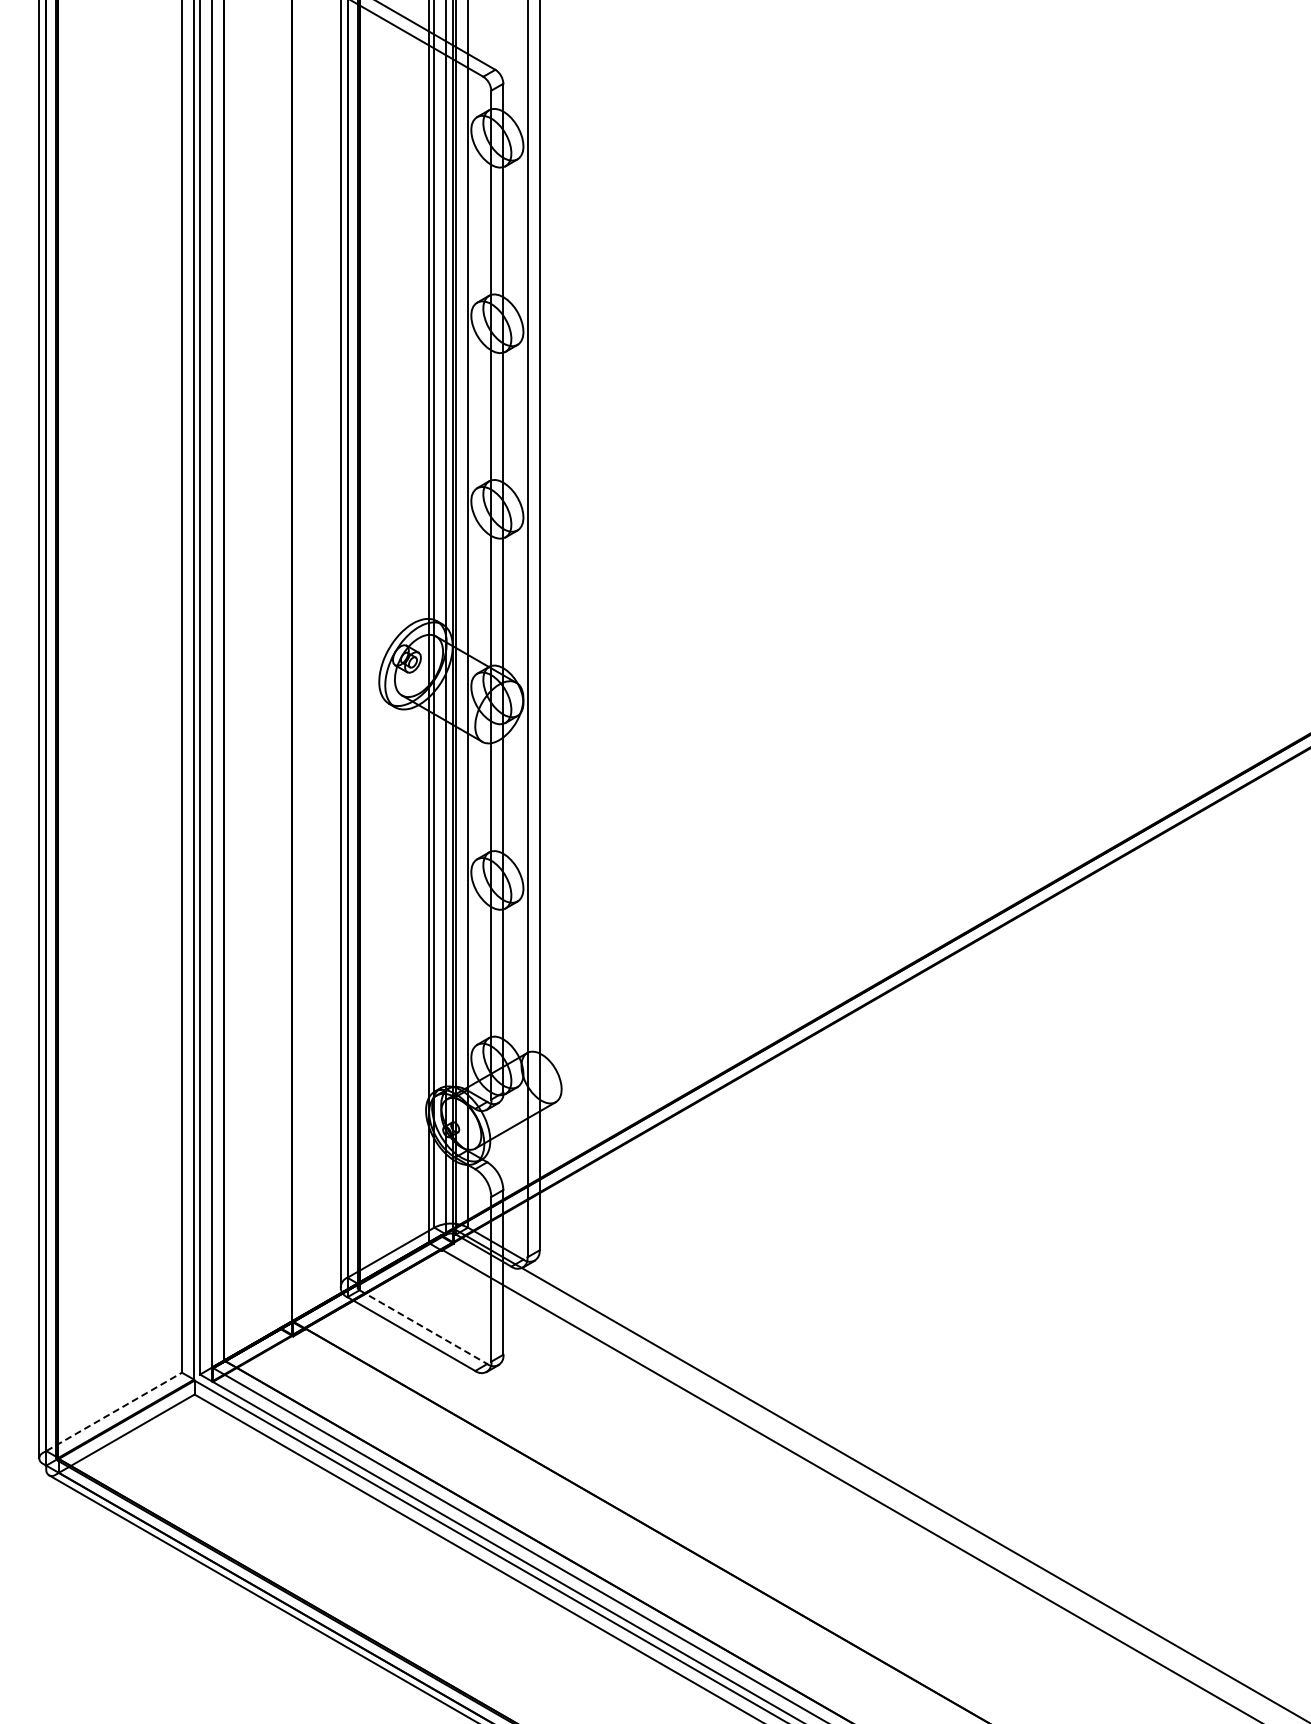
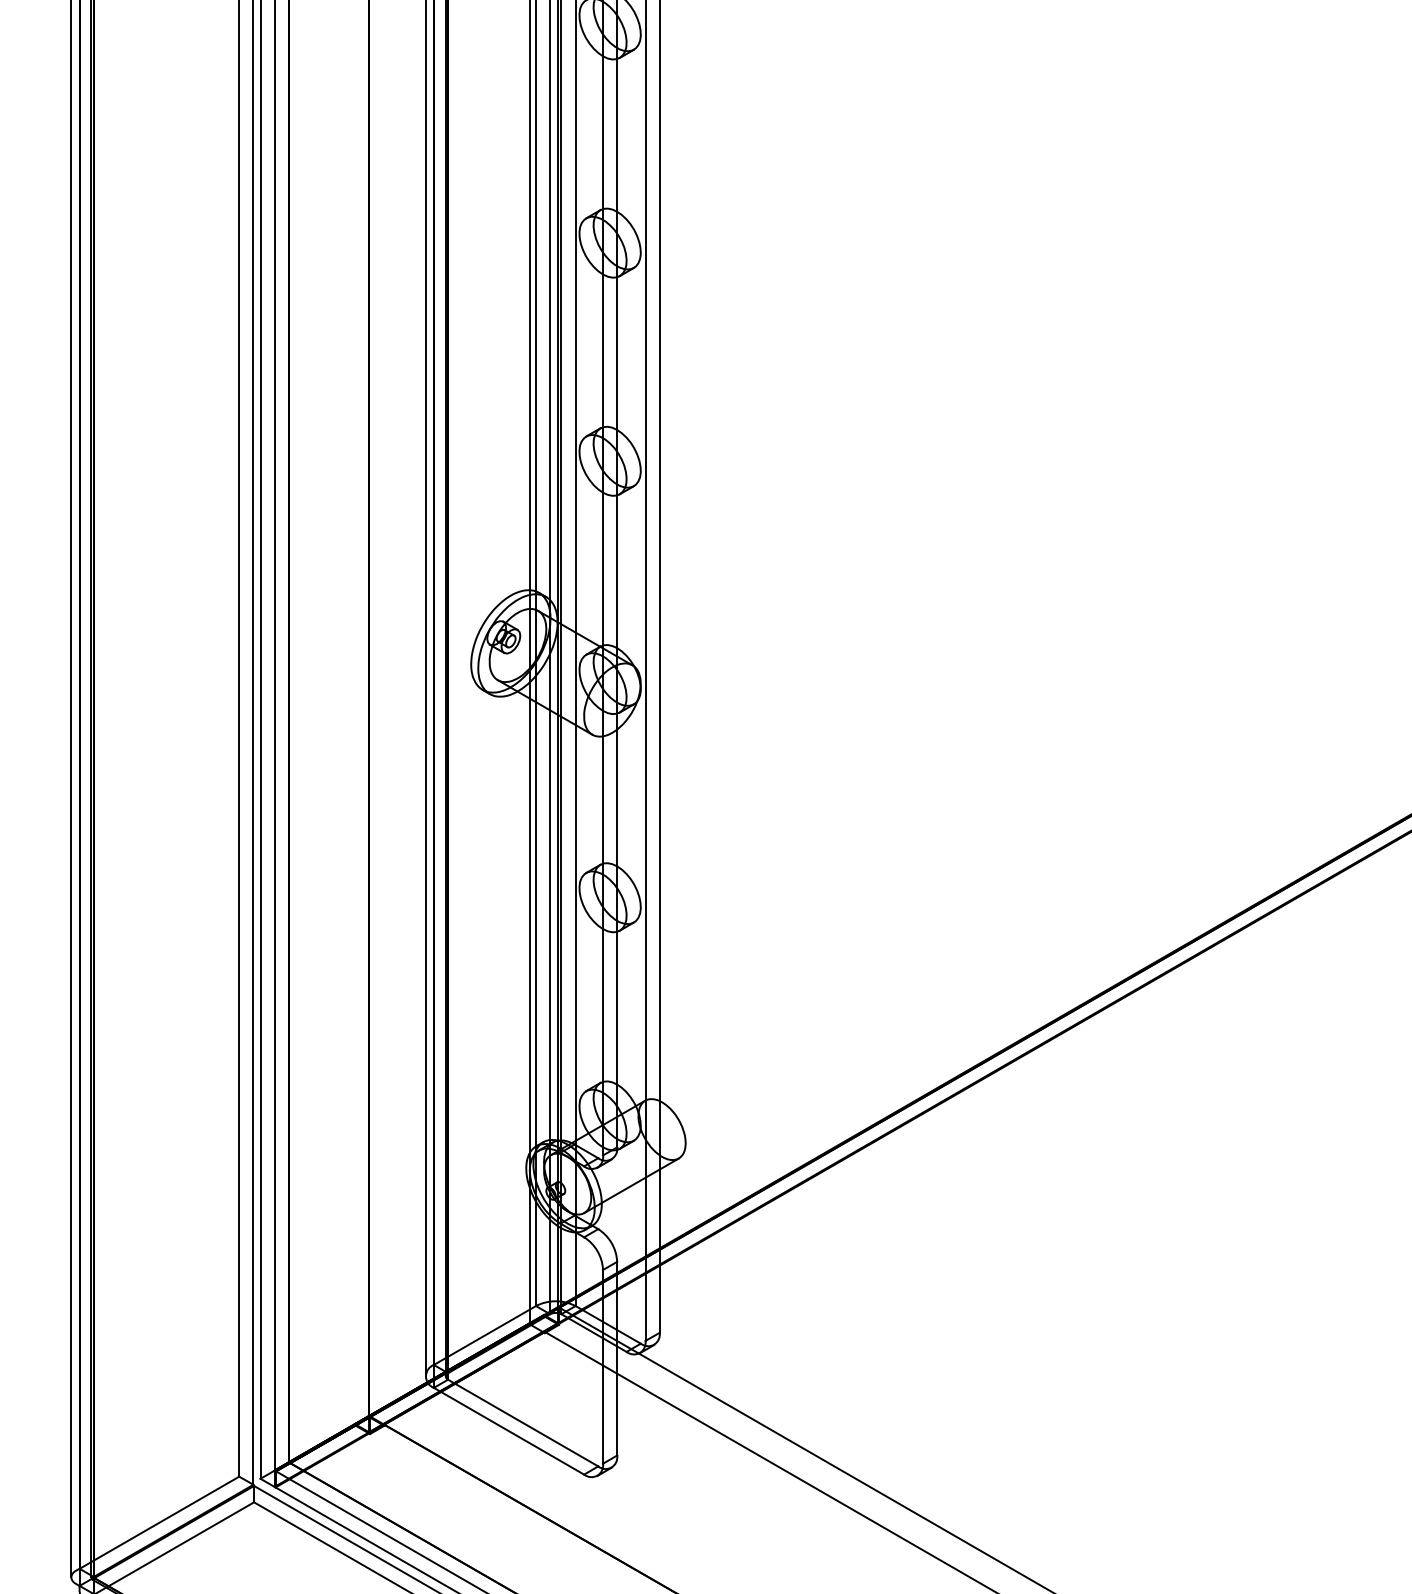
line: (423, 1327) -> (523, 1423), dashed -> solid
line: (114, 1411) -> (159, 1522), dashed -> solid

